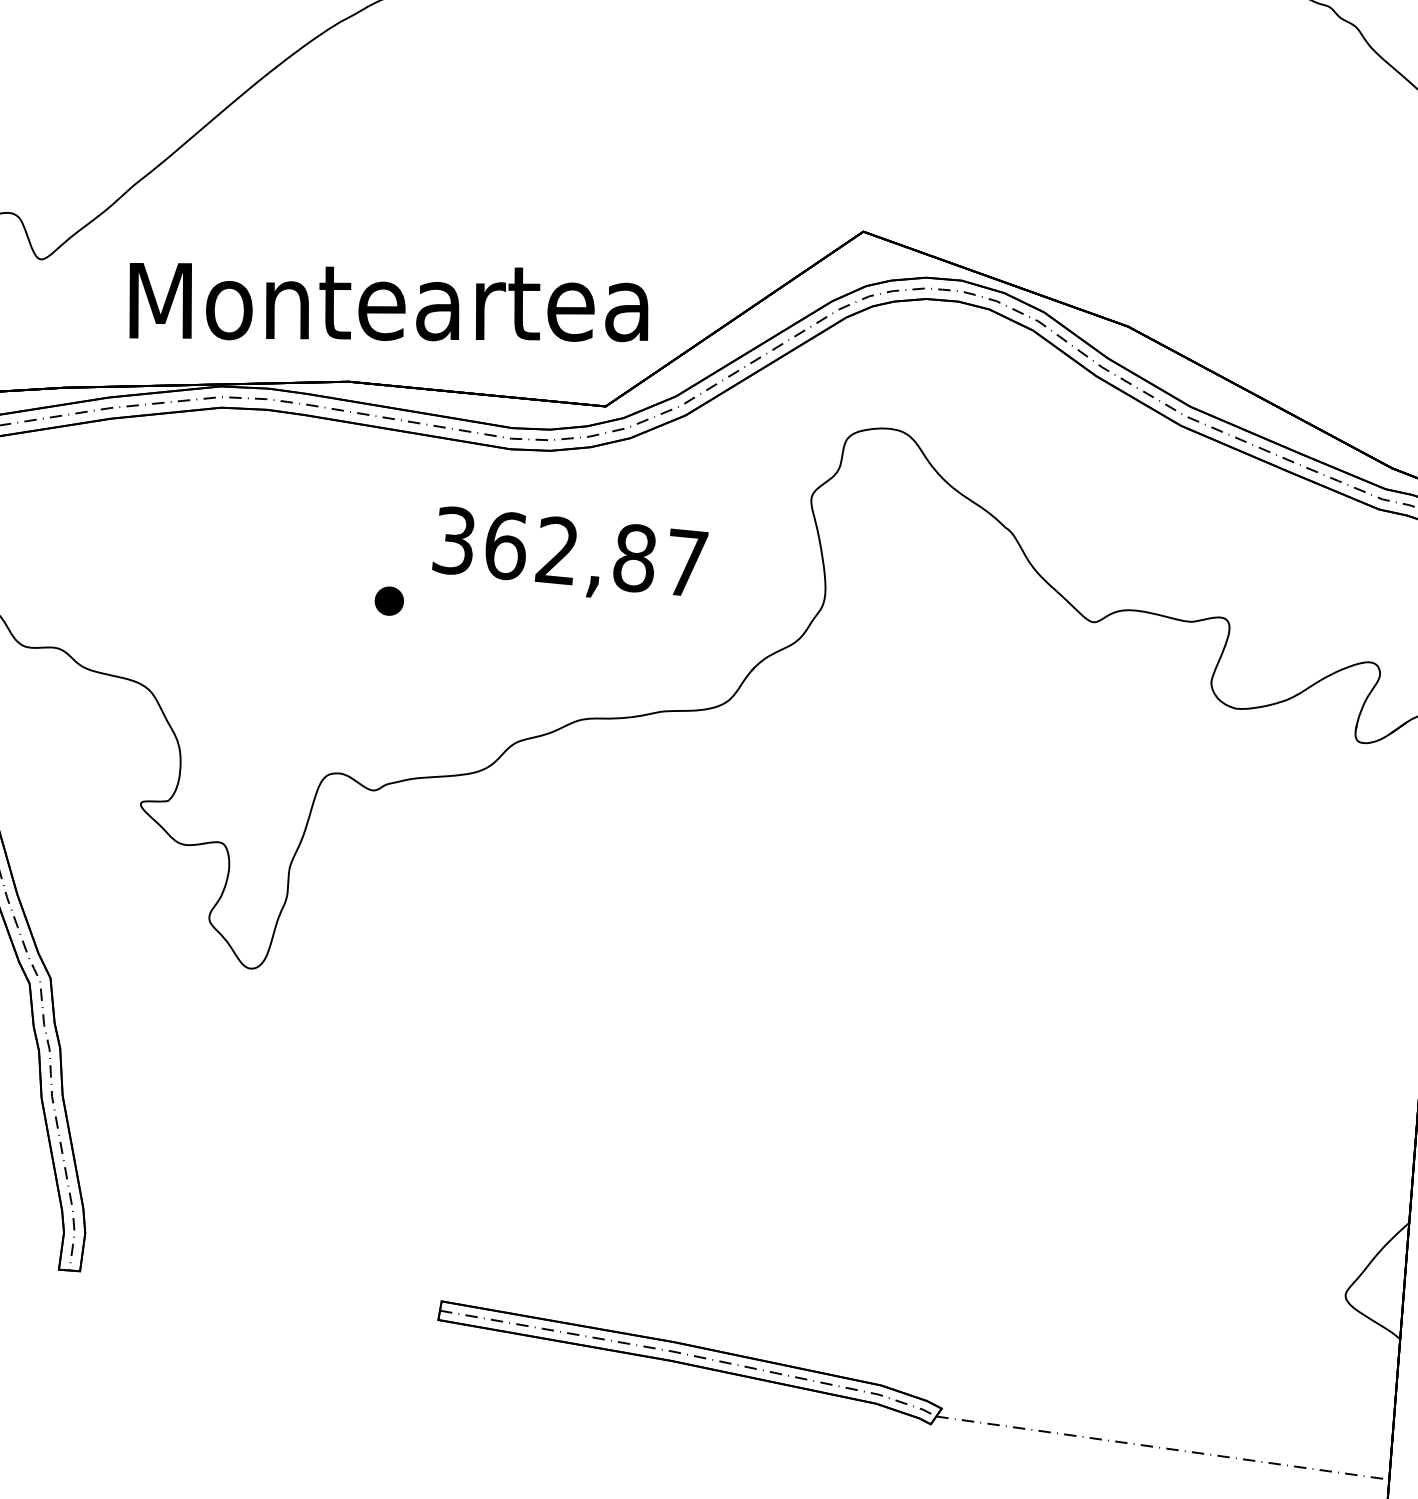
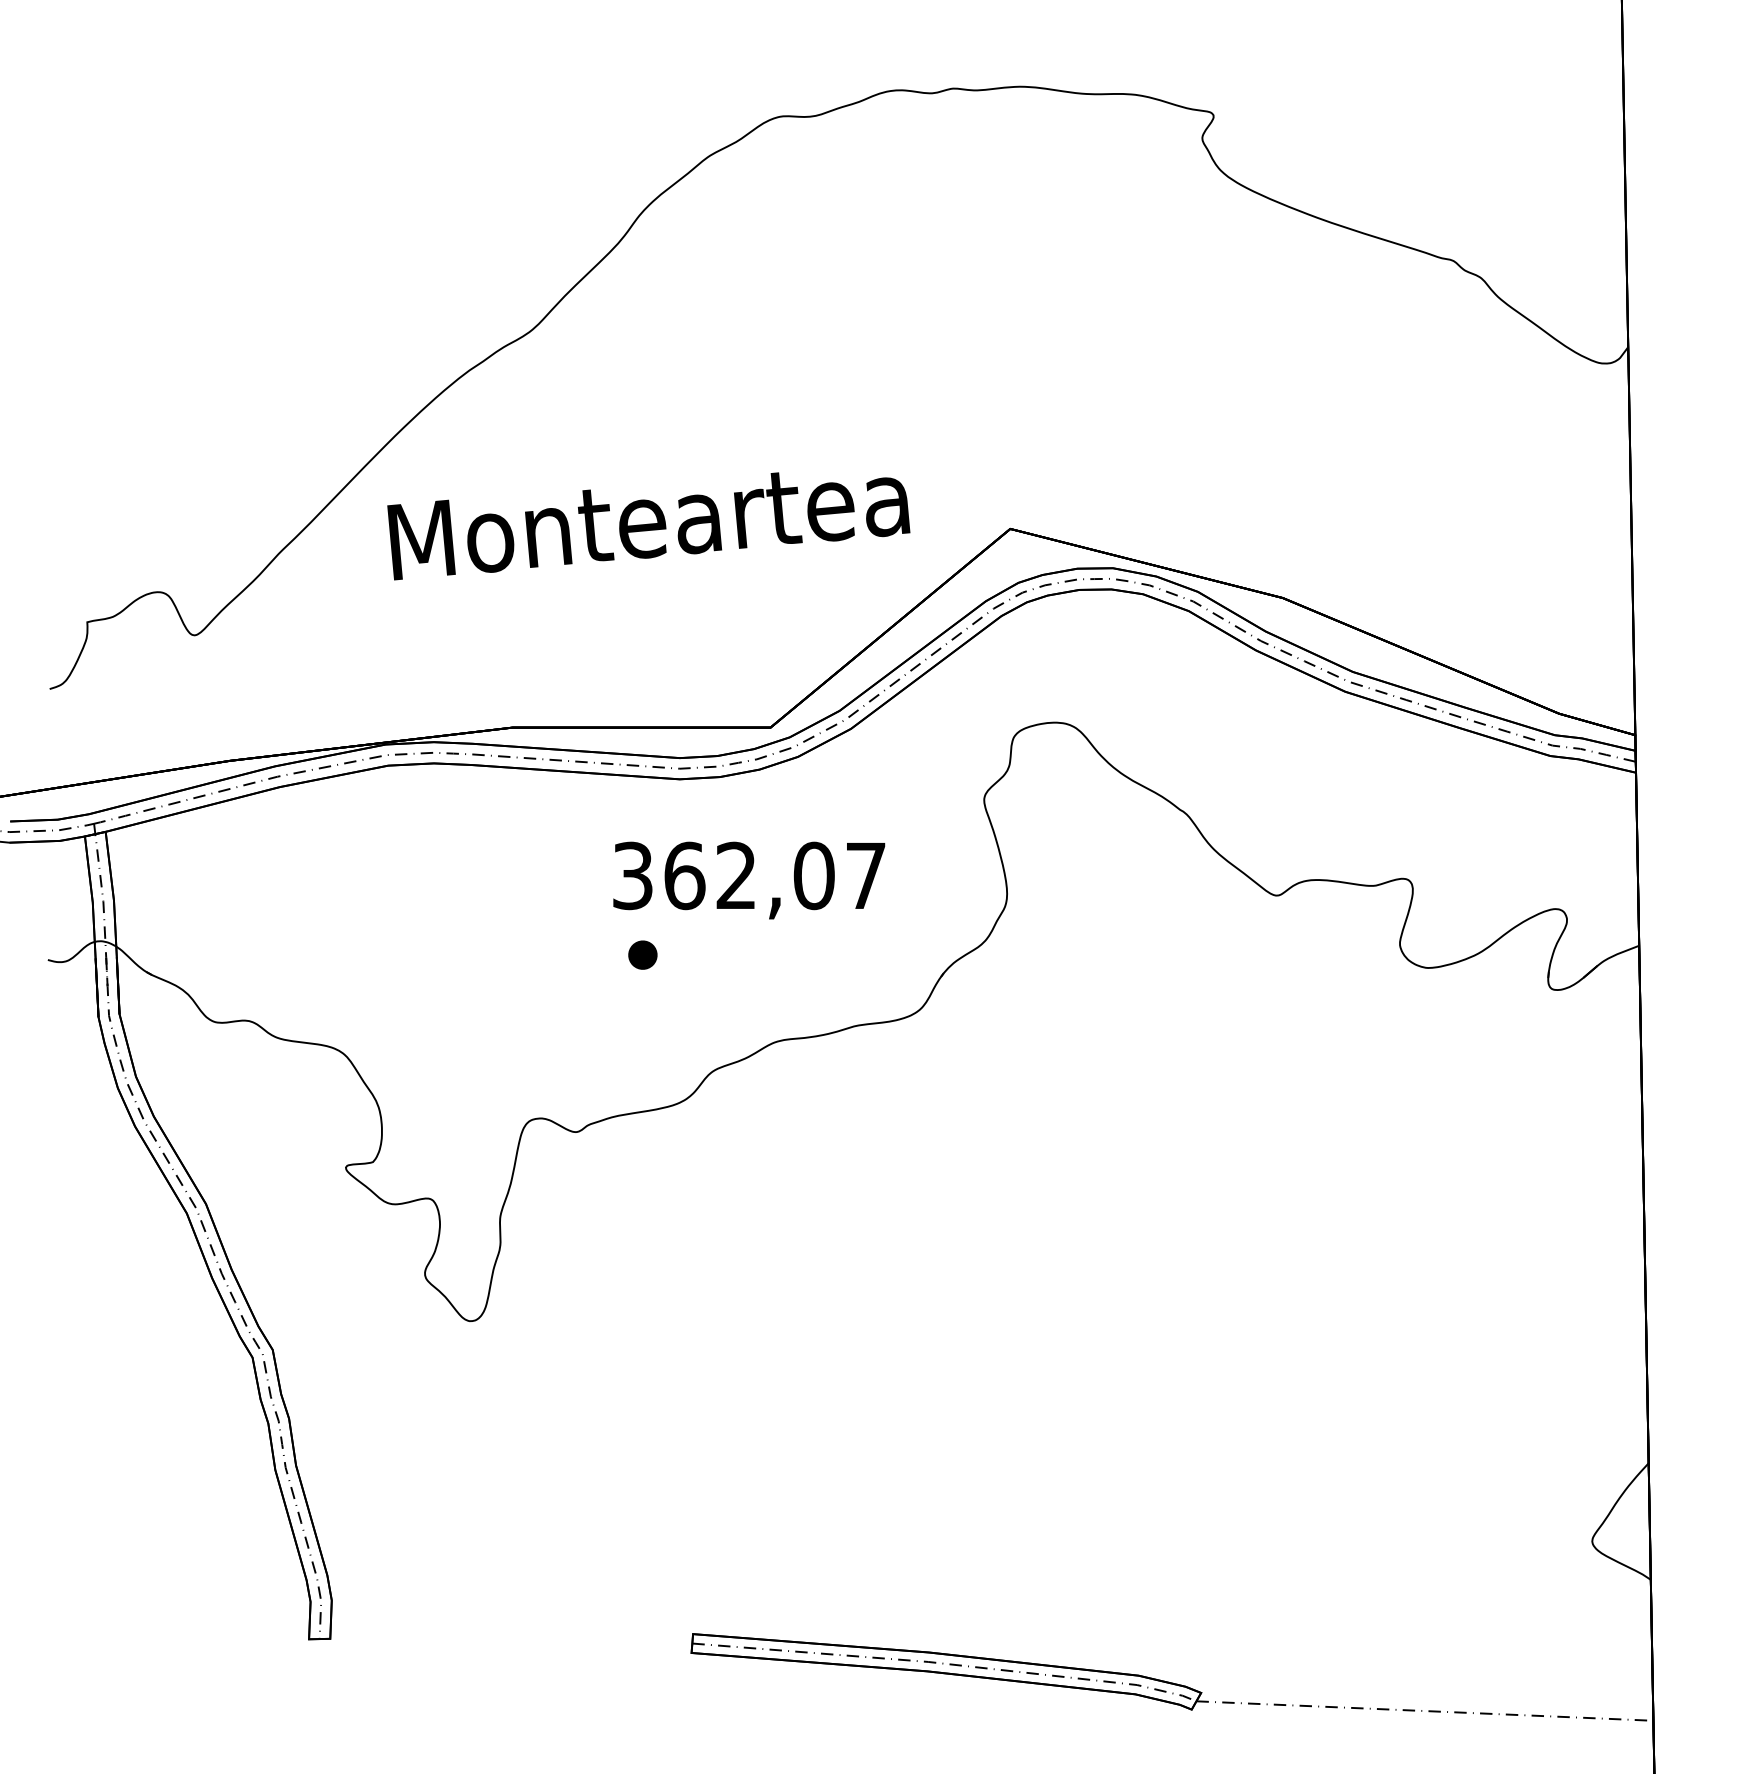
text: (387, 309) -> (648, 526), moved
text: (634, 557) -> (813, 875), 362,87 -> 362,07
part: (389, 600) -> (642, 954), moved

